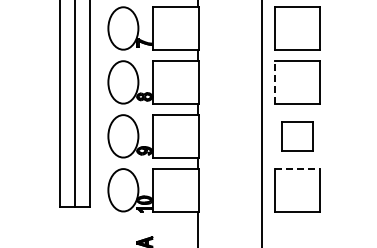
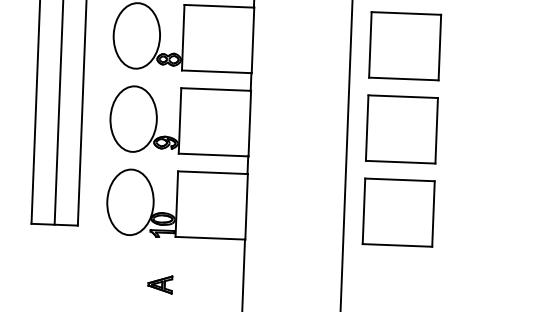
line: (274, 81) -> (370, 43), dashed -> solid
part: (297, 136) -> (402, 129), size x1.43
line: (297, 169) -> (400, 180), dashed -> solid

